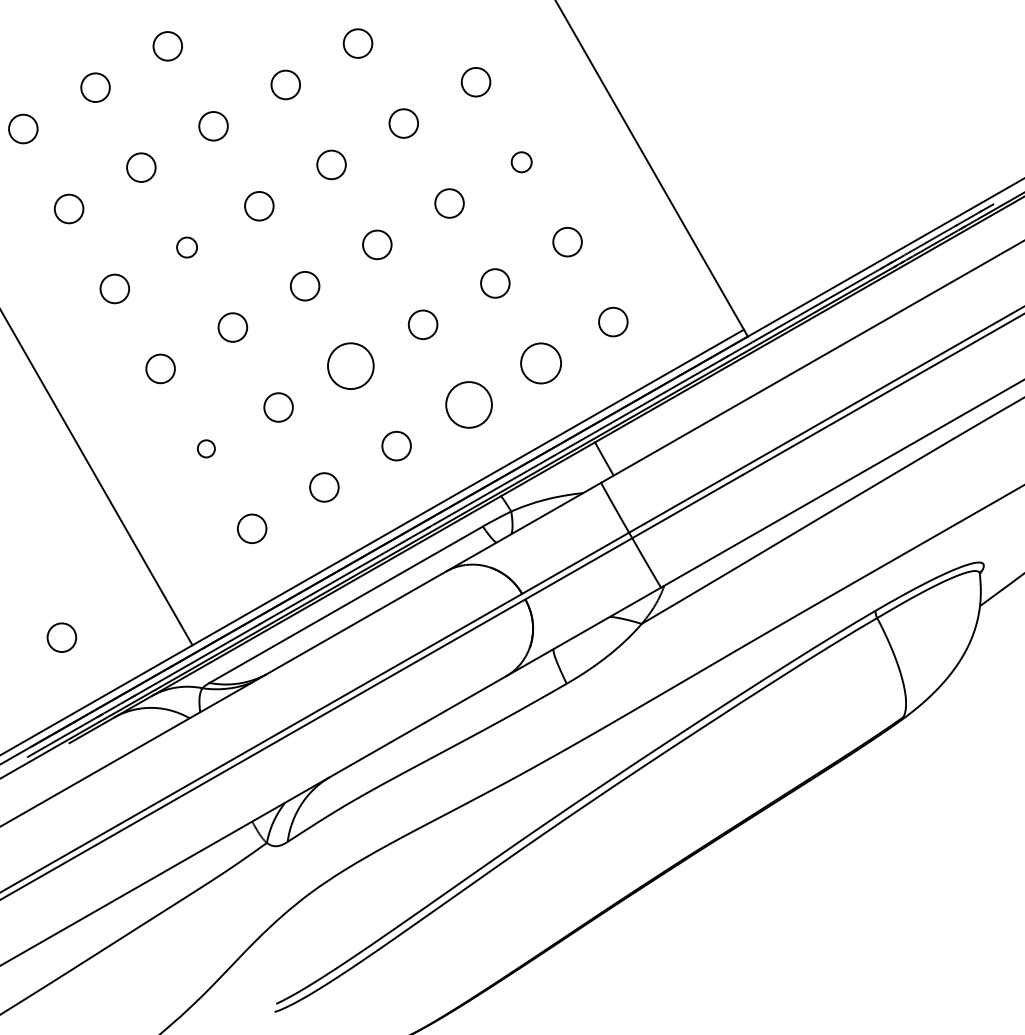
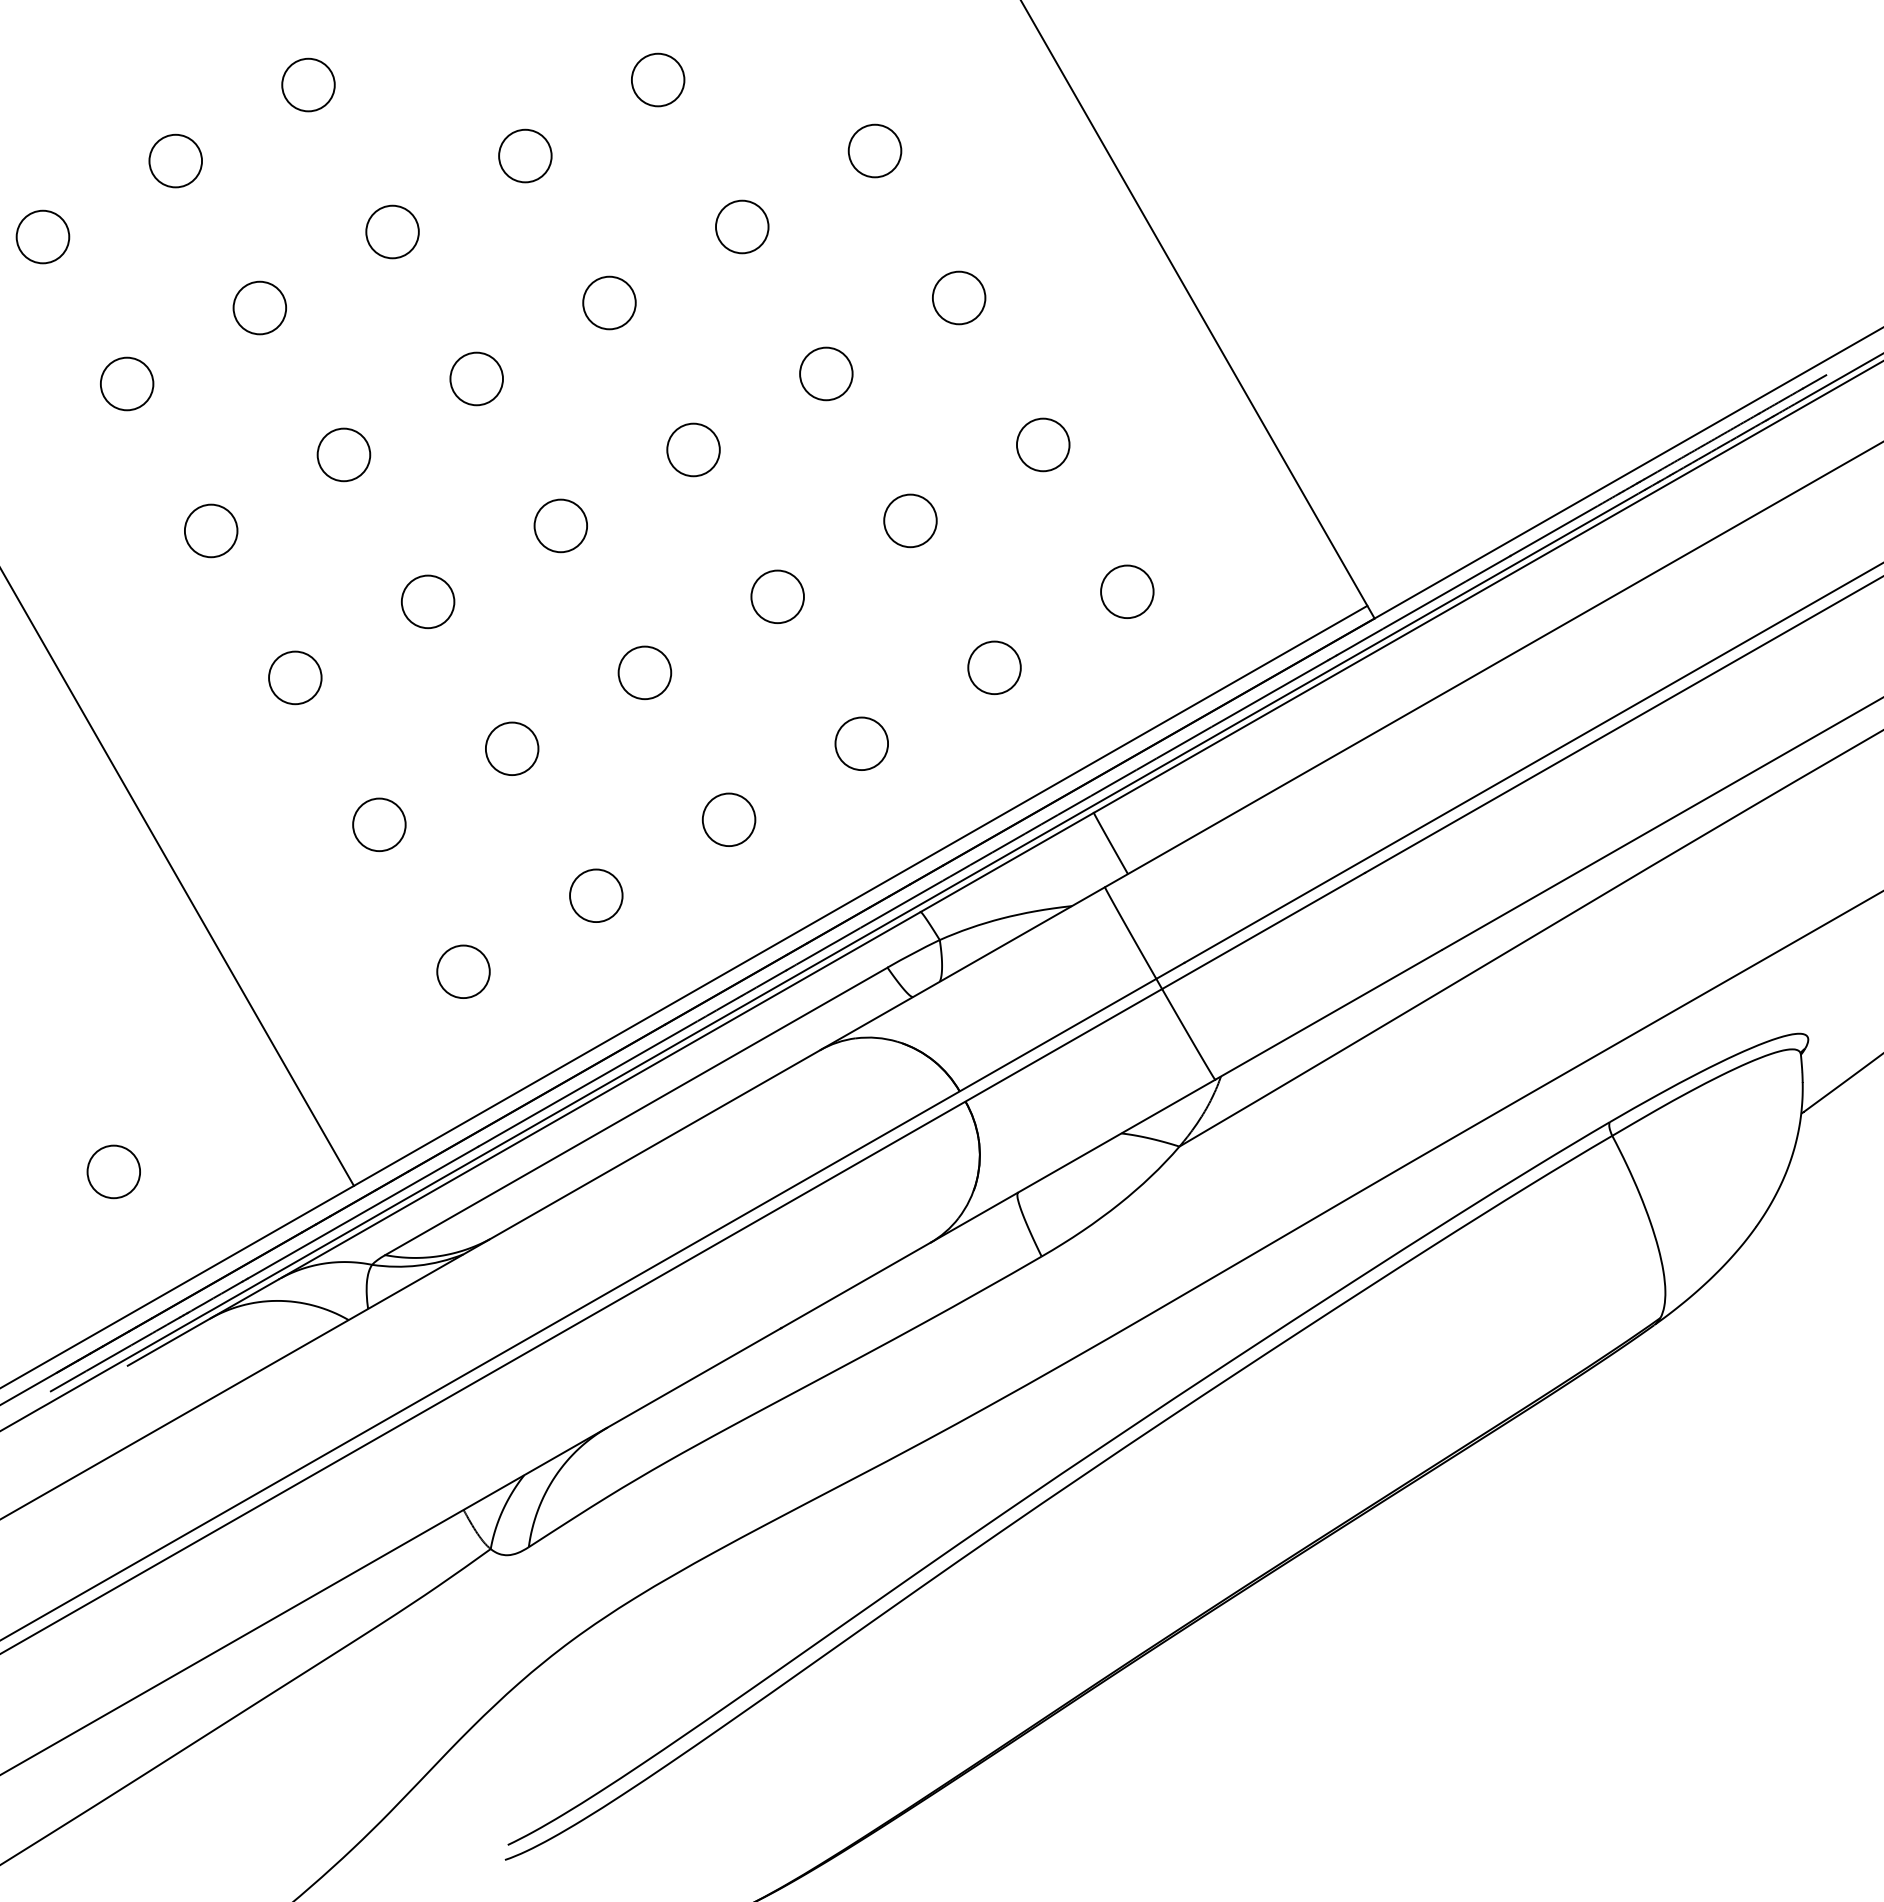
circle: (521, 162) -> (958, 298), size x1.43
circle: (186, 247) -> (342, 454), size x1.43
circle: (540, 363) -> (993, 667), size x0.71
circle: (350, 365) -> (644, 671), size x0.62
circle: (468, 404) -> (861, 743), size x0.62
circle: (206, 448) -> (379, 824), size x1.67

